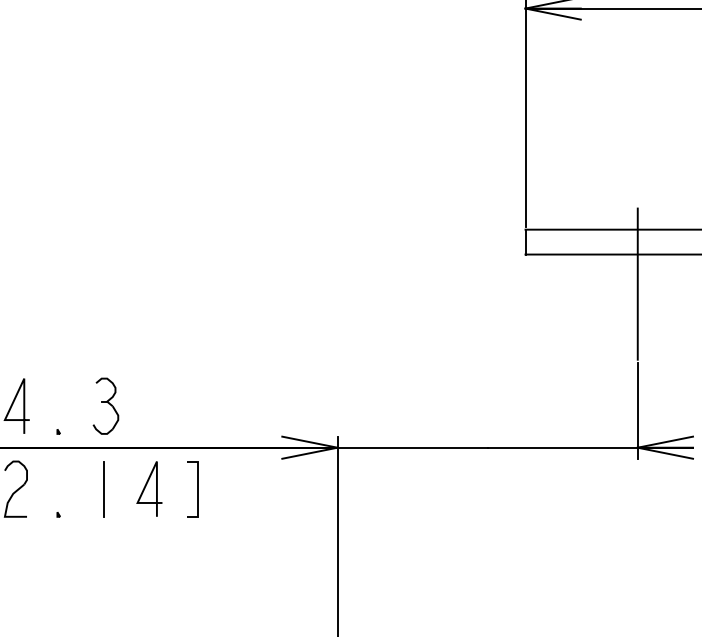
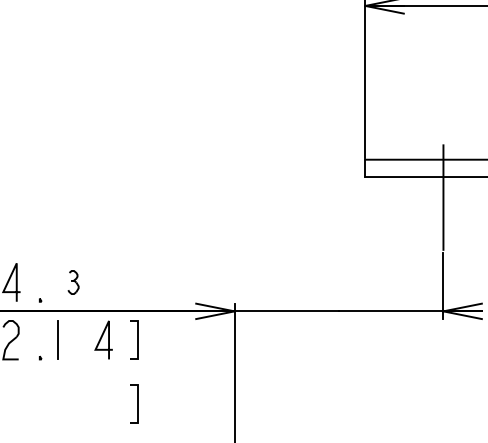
part: (105, 406) -> (73, 282), size x0.6
line: (104, 488) -> (57, 339), moved
line: (197, 580) -> (137, 403), added

